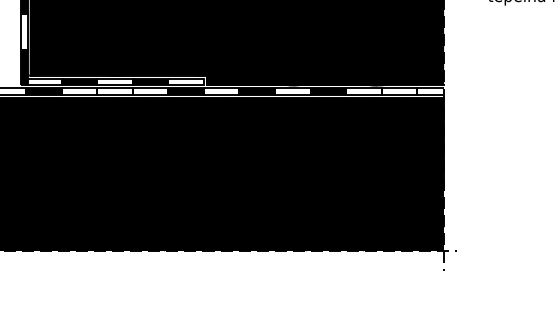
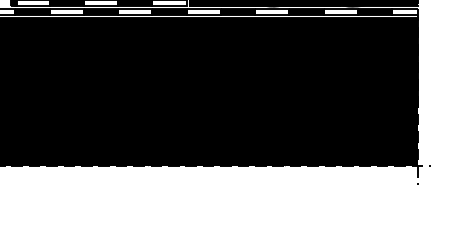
fill: (114, 91) -> (100, 12), added
fill: (399, 91) -> (375, 12), added

